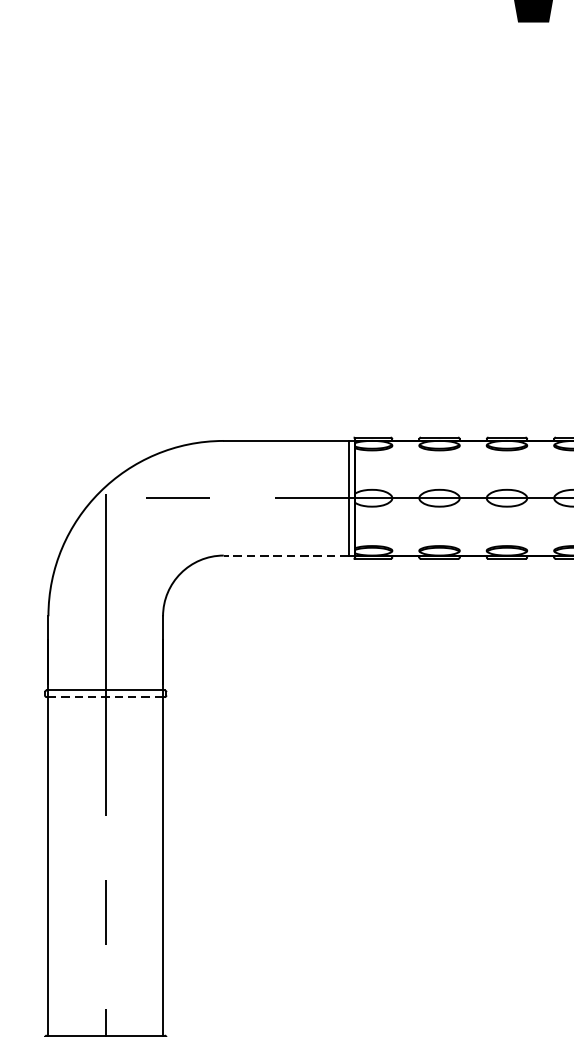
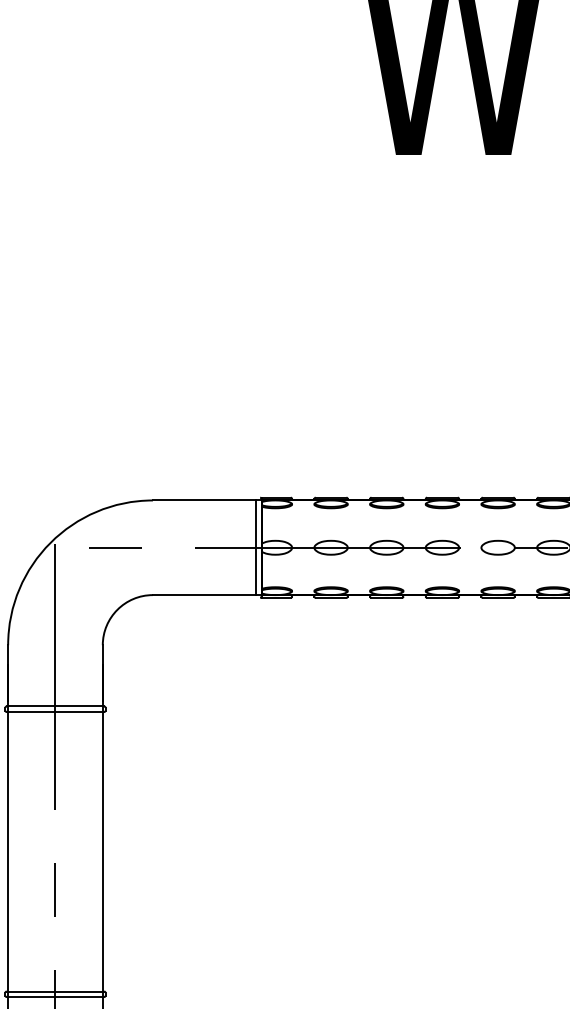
line: (286, 556) -> (204, 595), dashed -> solid
line: (104, 697) -> (54, 712), dashed -> solid

